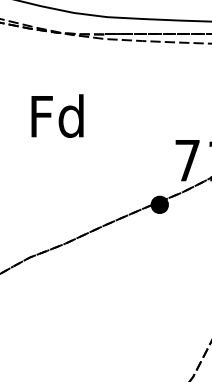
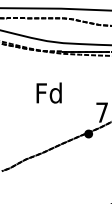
text: (56, 114) -> (48, 92), moved

